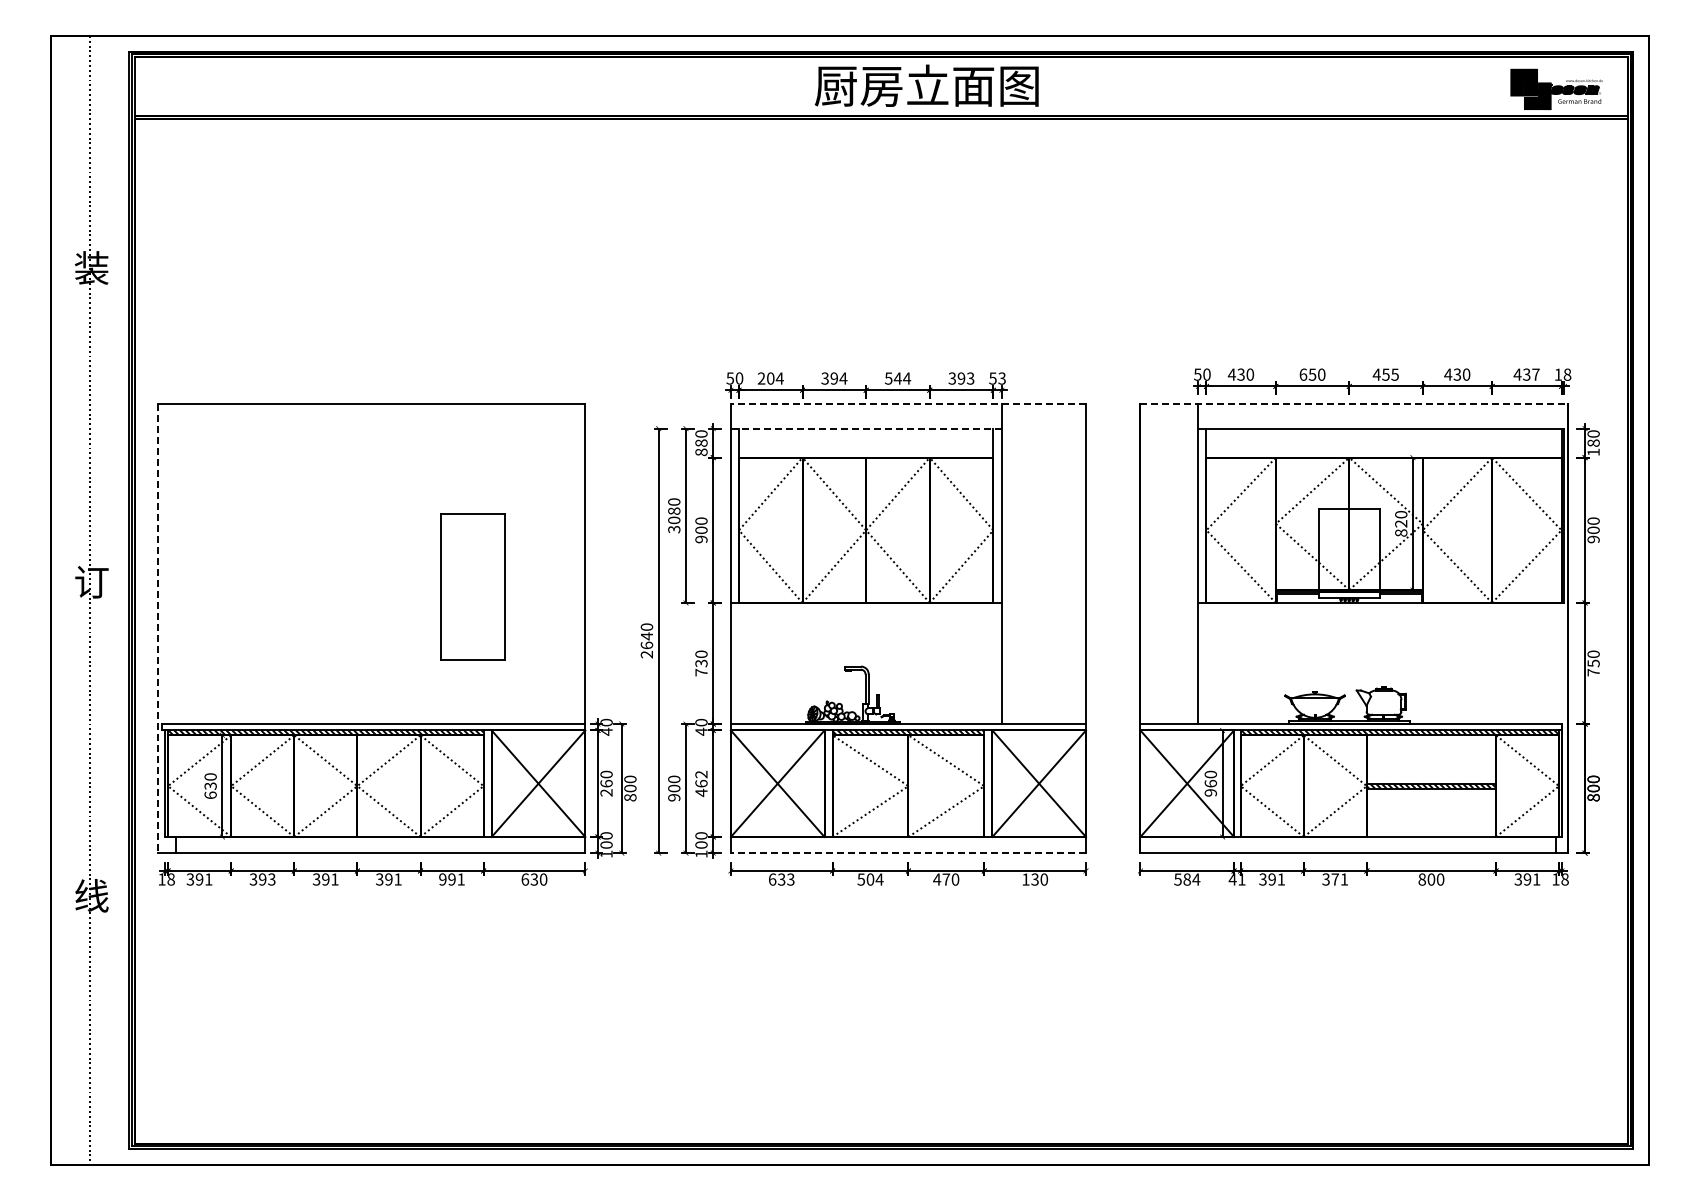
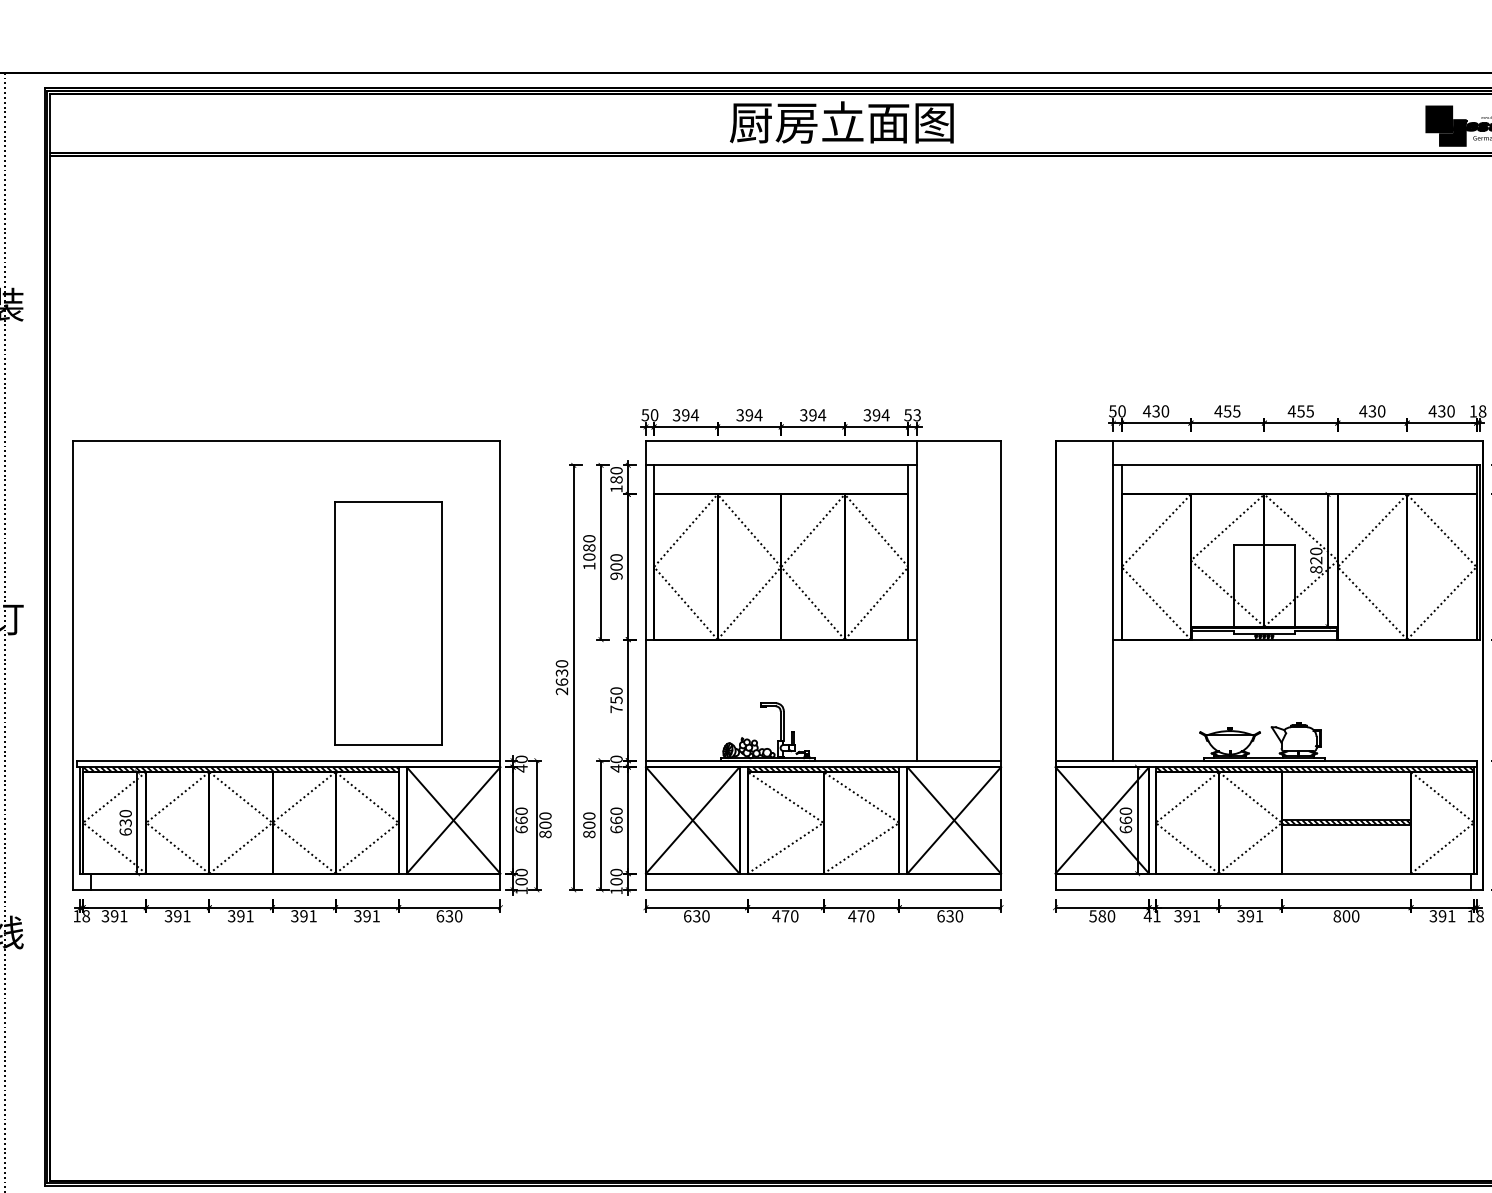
text: (1312, 374) -> (1227, 411), 650 -> 455
text: (1535, 374) -> (1450, 411), 437 -> 430
text: (765, 378) -> (680, 415), 204 -> 394
text: (893, 378) -> (808, 415), 544 -> 394
text: (970, 378) -> (885, 415), 393 -> 394
line: (908, 404) -> (823, 441), dashed -> solid
line: (1354, 404) -> (1269, 441), dashed -> solid
line: (866, 428) -> (781, 465), dashed -> solid
text: (701, 452) -> (616, 489), 880 -> 180
text: (674, 529) -> (589, 566), 3080 -> 1080
part: (473, 586) -> (388, 623), size x1.67
line: (157, 629) -> (72, 666), dashed -> solid
text: (646, 636) -> (561, 673), 2640 -> 2630
text: (700, 662) -> (615, 699), 730 -> 750
text: (701, 783) -> (616, 820), 462 -> 660
text: (606, 792) -> (521, 829), 260 -> 660
text: (1210, 792) -> (1125, 829), 960 -> 660
text: (674, 797) -> (589, 834), 900 -> 800
line: (908, 853) -> (823, 890), dashed -> solid
text: (271, 879) -> (186, 916), 393 -> 391
text: (442, 879) -> (357, 916), 991 -> 391
text: (790, 879) -> (705, 916), 633 -> 630
text: (870, 879) -> (785, 916), 504 -> 470
text: (1025, 879) -> (940, 916), 130 -> 630
text: (1196, 879) -> (1111, 916), 584 -> 580
text: (1334, 879) -> (1249, 916), 371 -> 391

